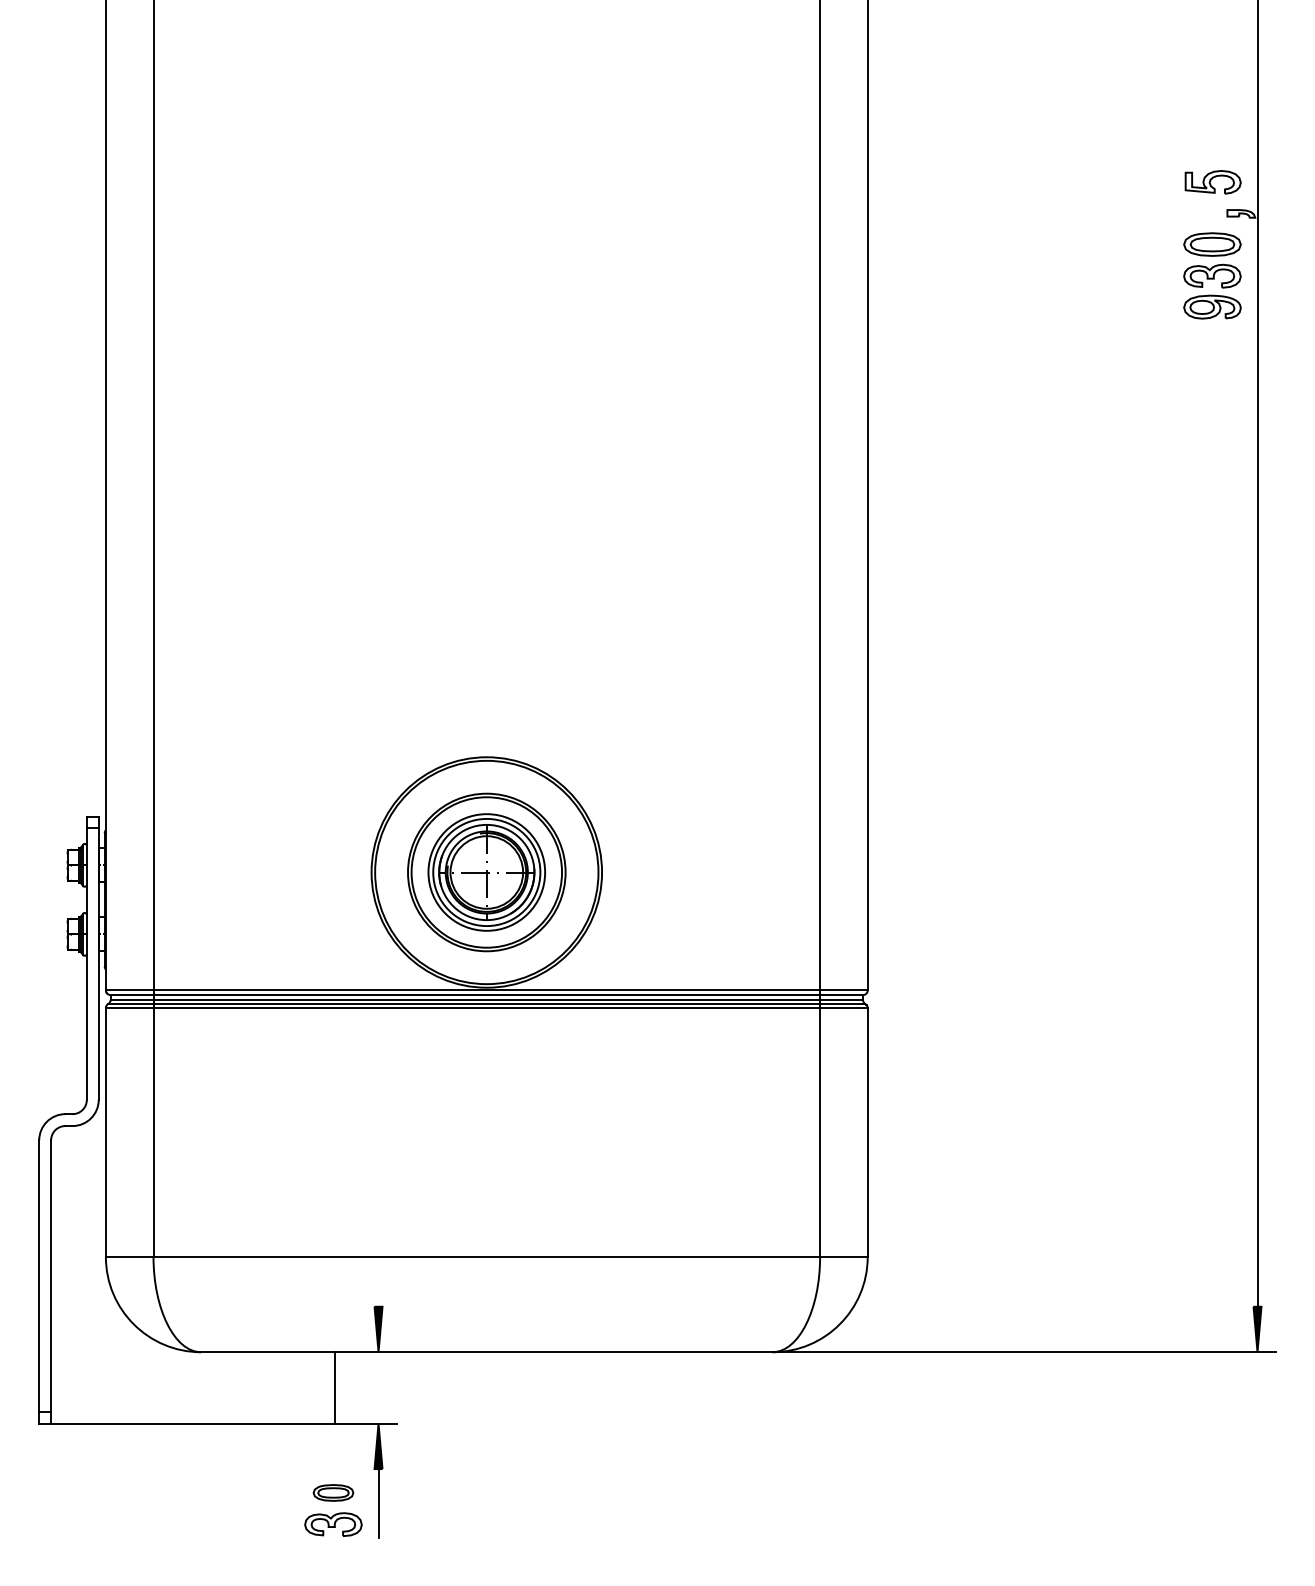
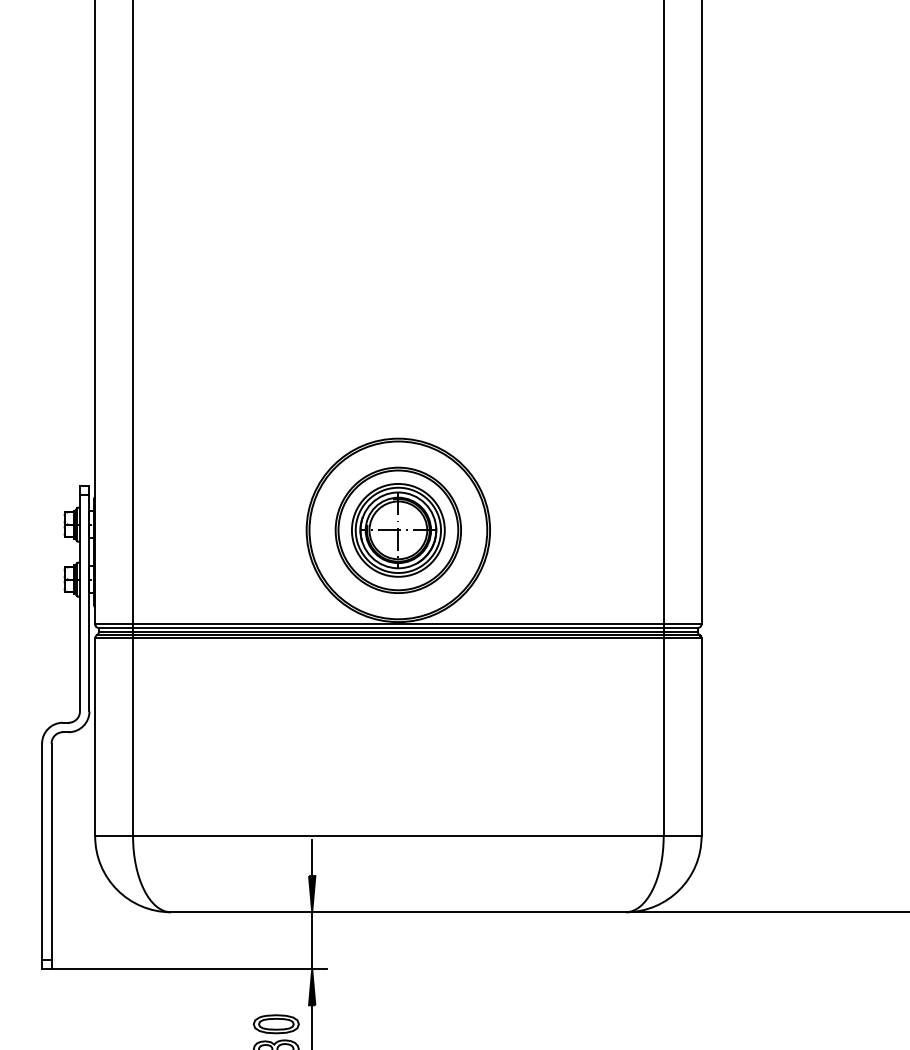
line: (378, 1283) -> (312, 857), added
line: (334, 1387) -> (312, 940), moved
part: (333, 1492) -> (276, 1023), size x1.43

